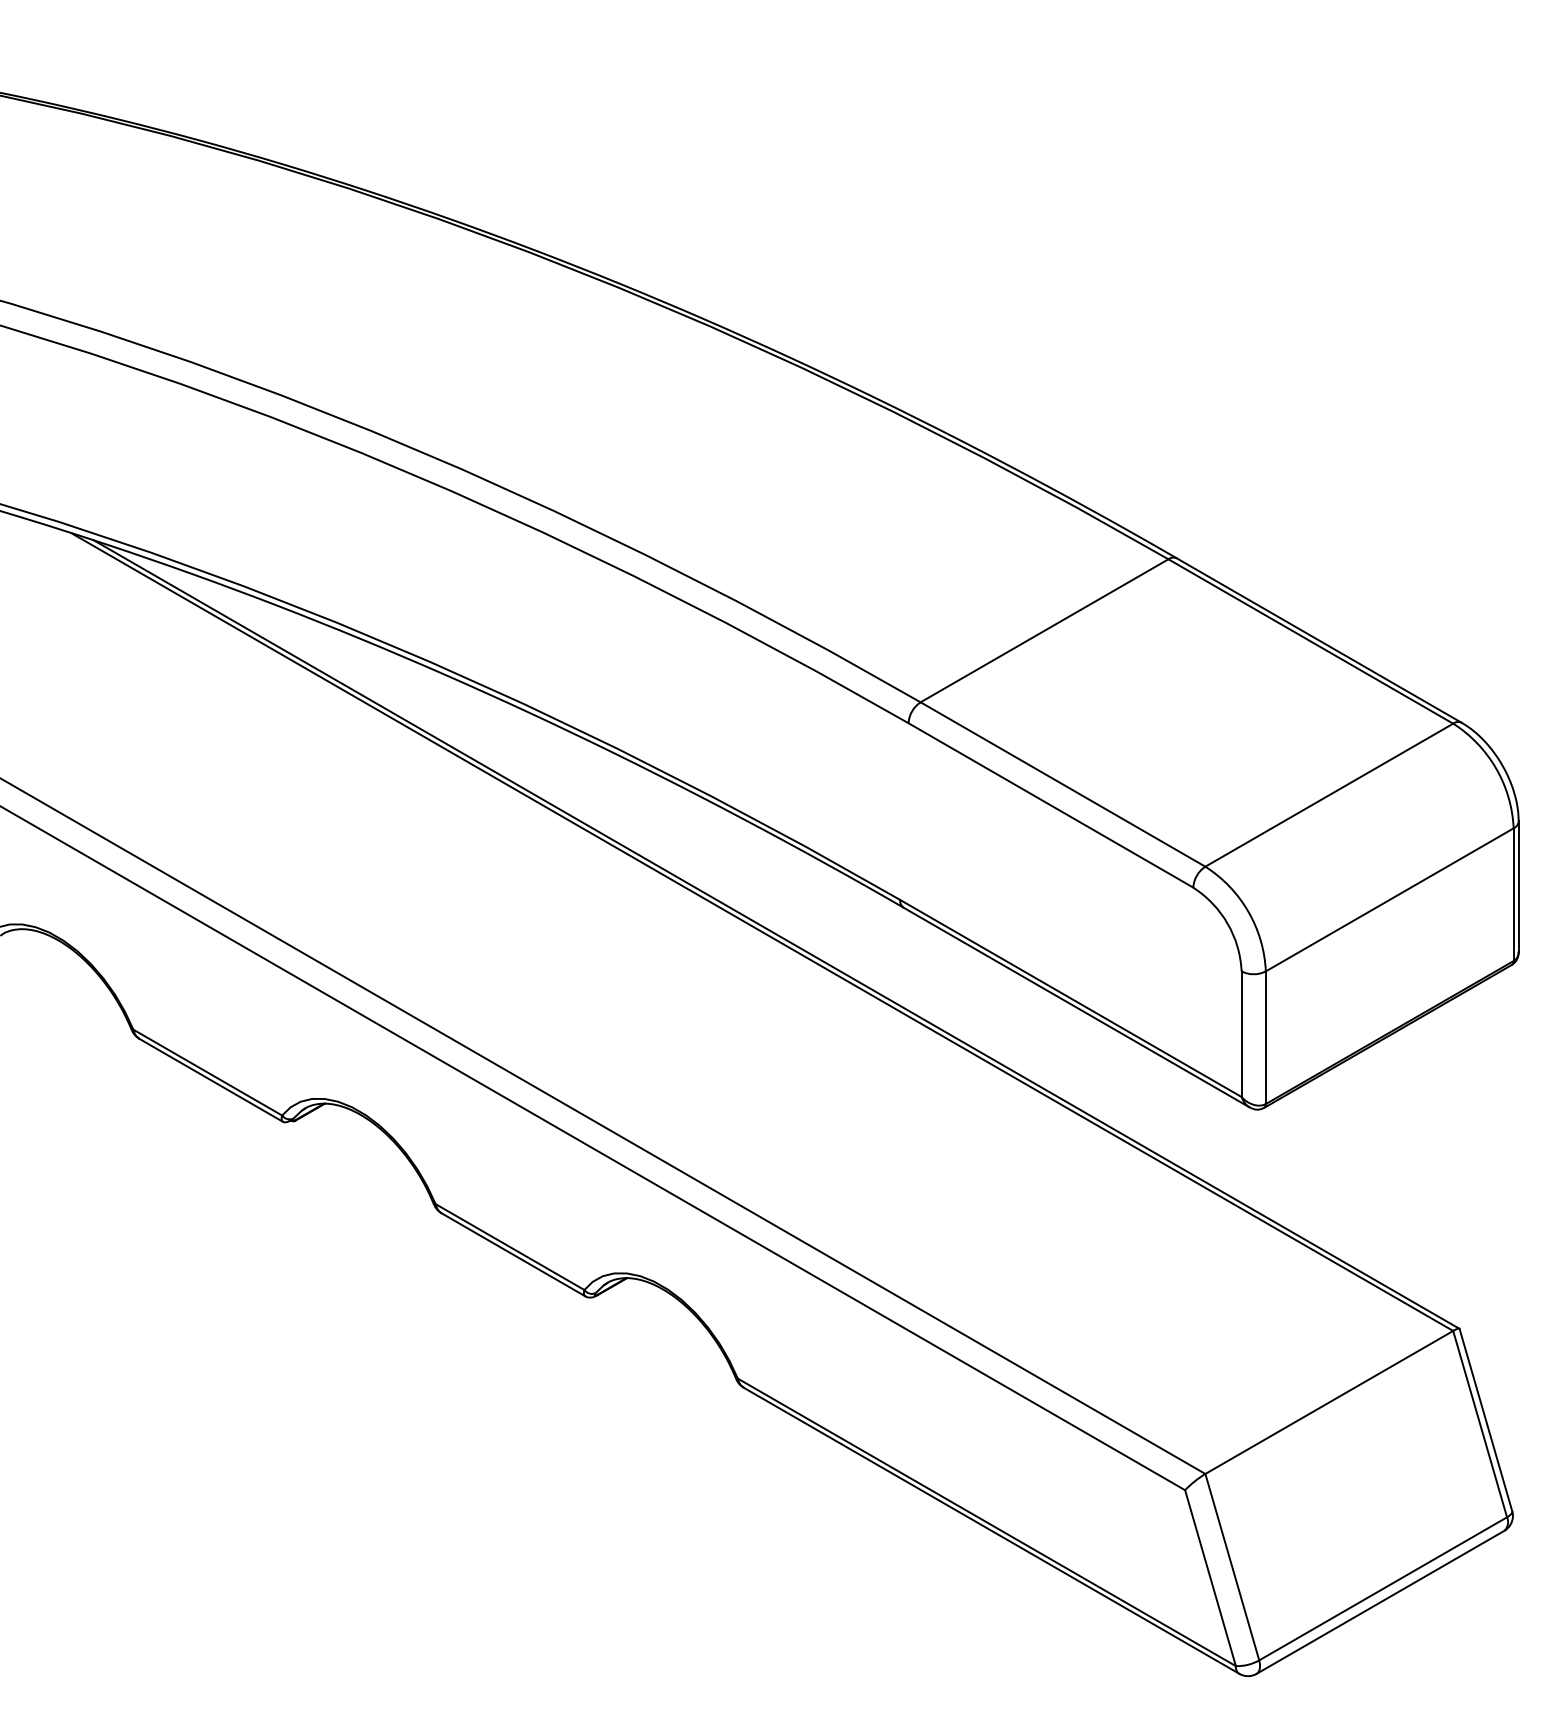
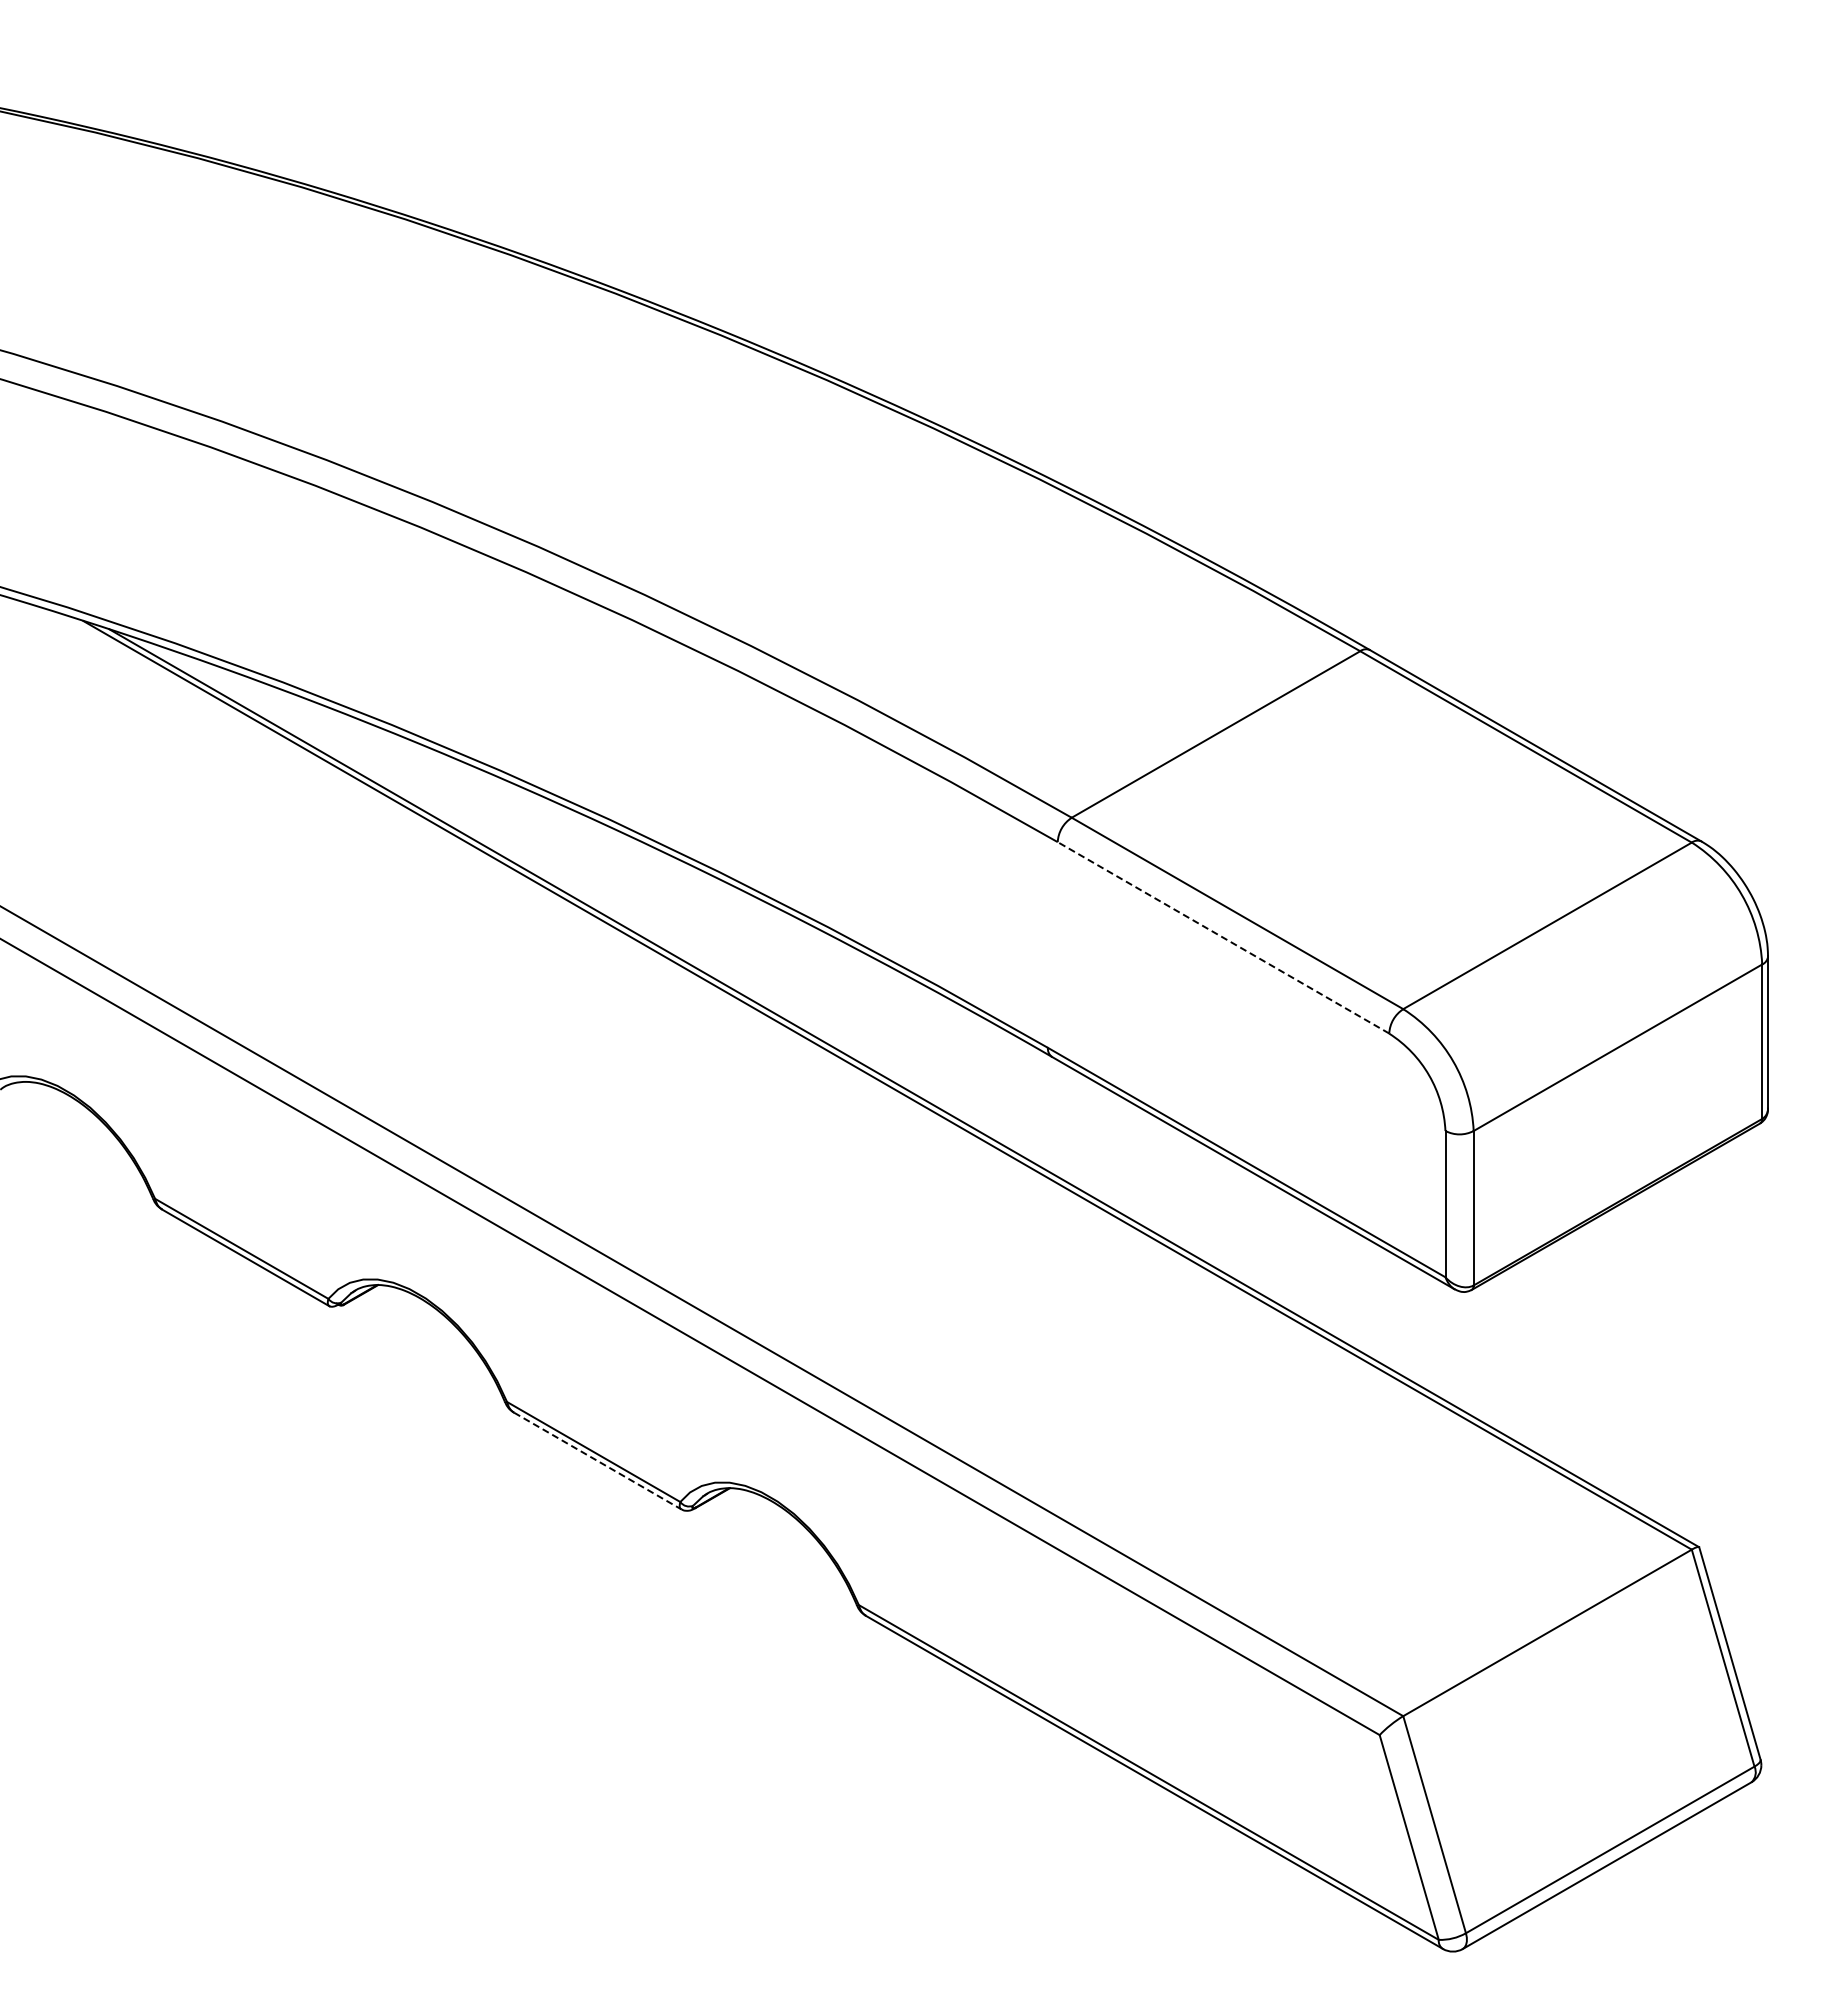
line: (1050, 805) -> (1223, 937), solid -> dashed
line: (513, 1255) -> (597, 1461), solid -> dashed

